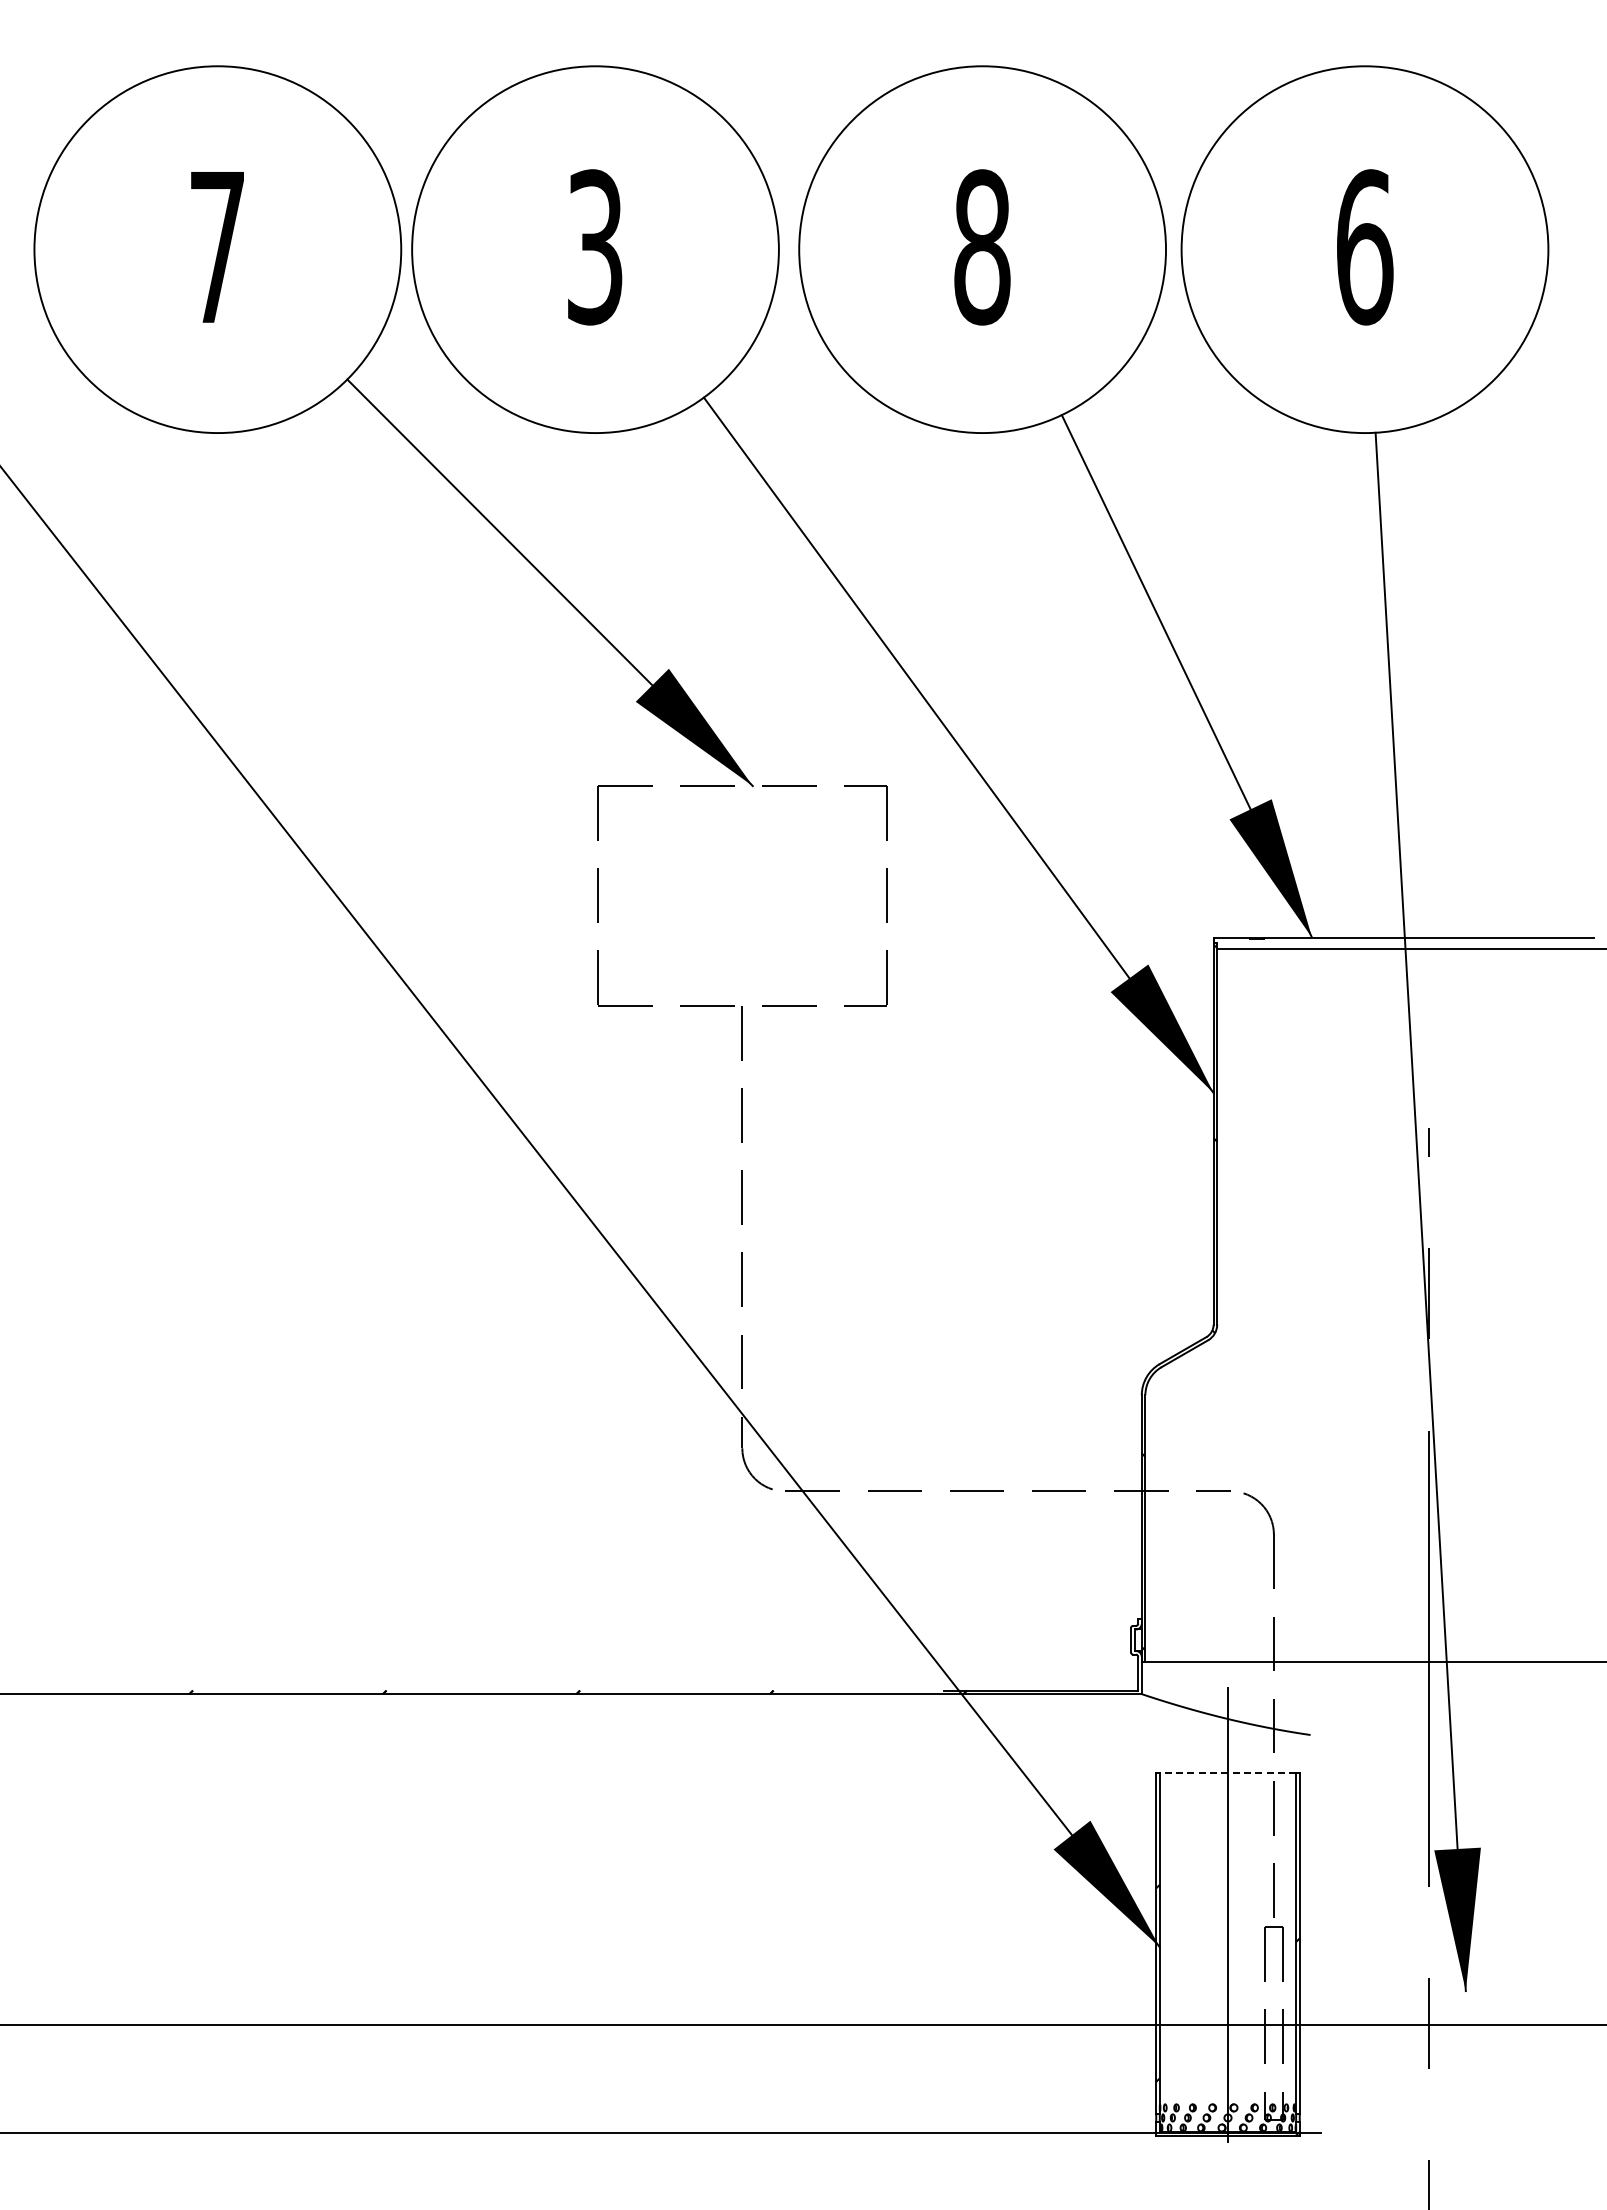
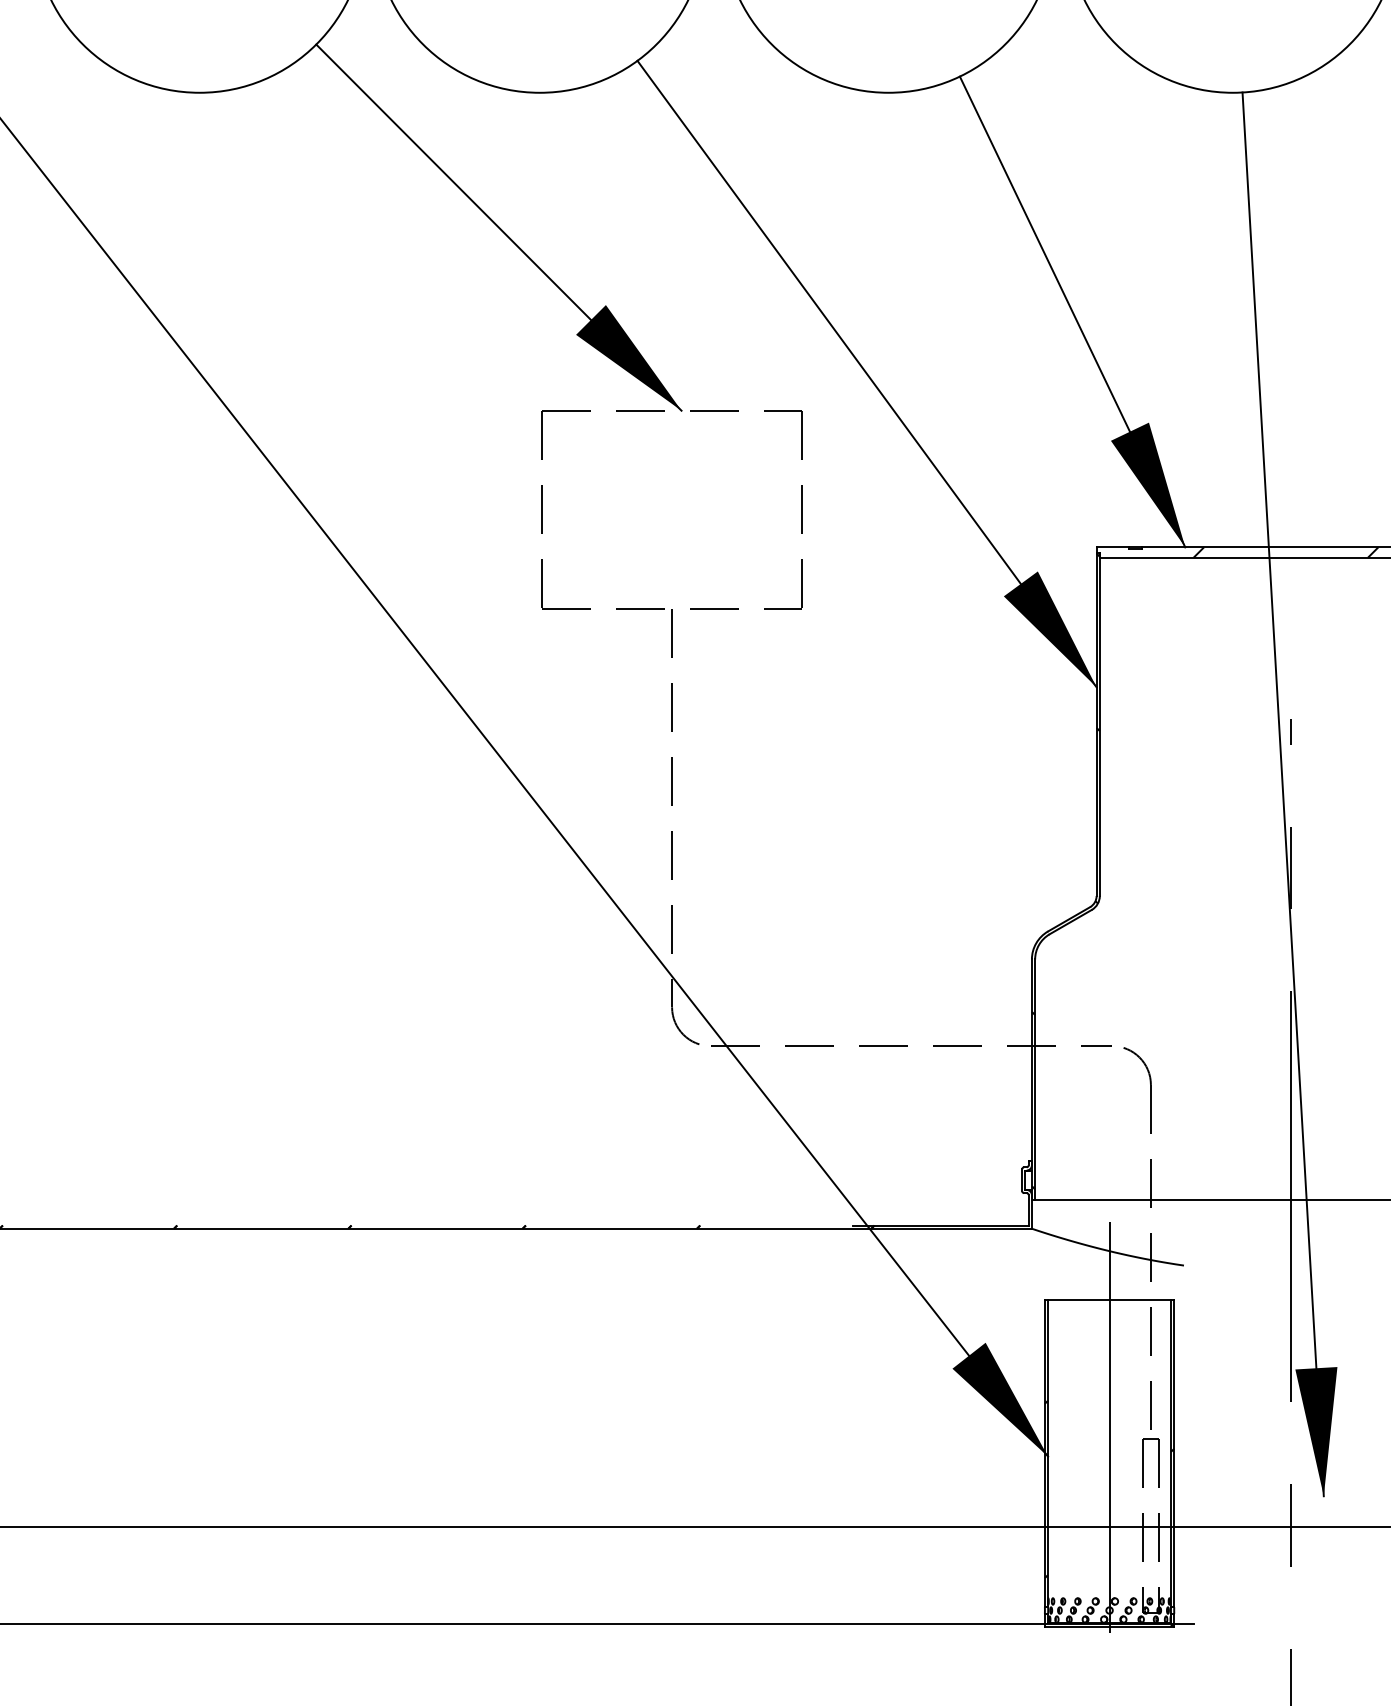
hatch: (1423, 943) -> (1285, 552), added
line: (1227, 1773) -> (1109, 1300), dashed -> solid

